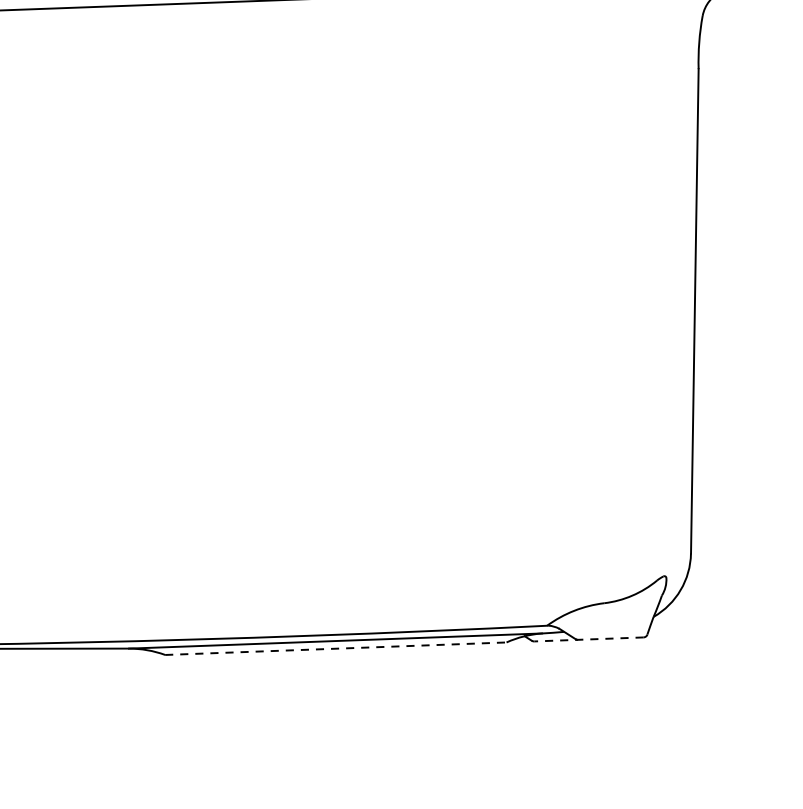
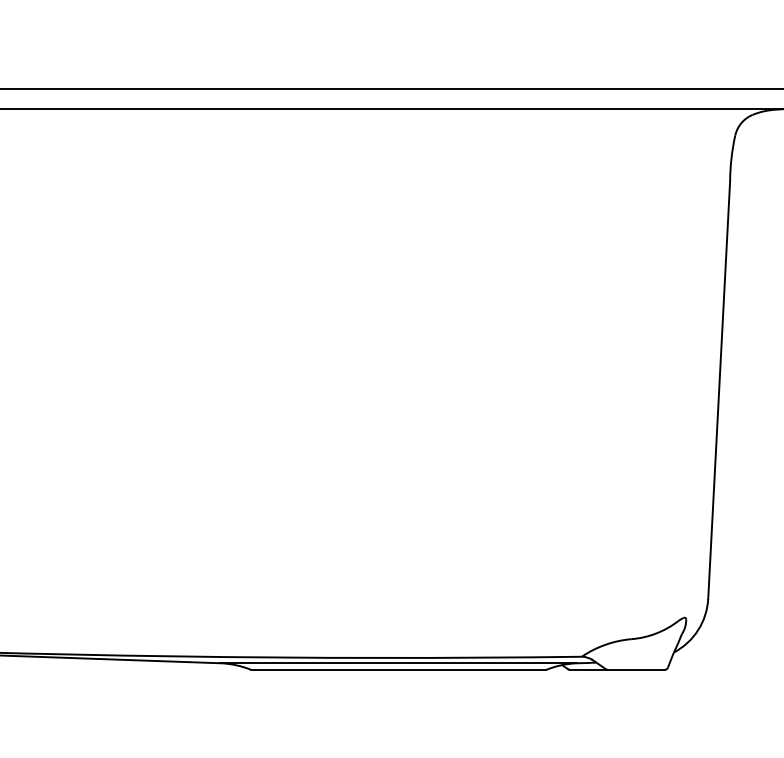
line: (587, 639) -> (616, 669), dashed -> solid
line: (336, 648) -> (399, 669), dashed -> solid

